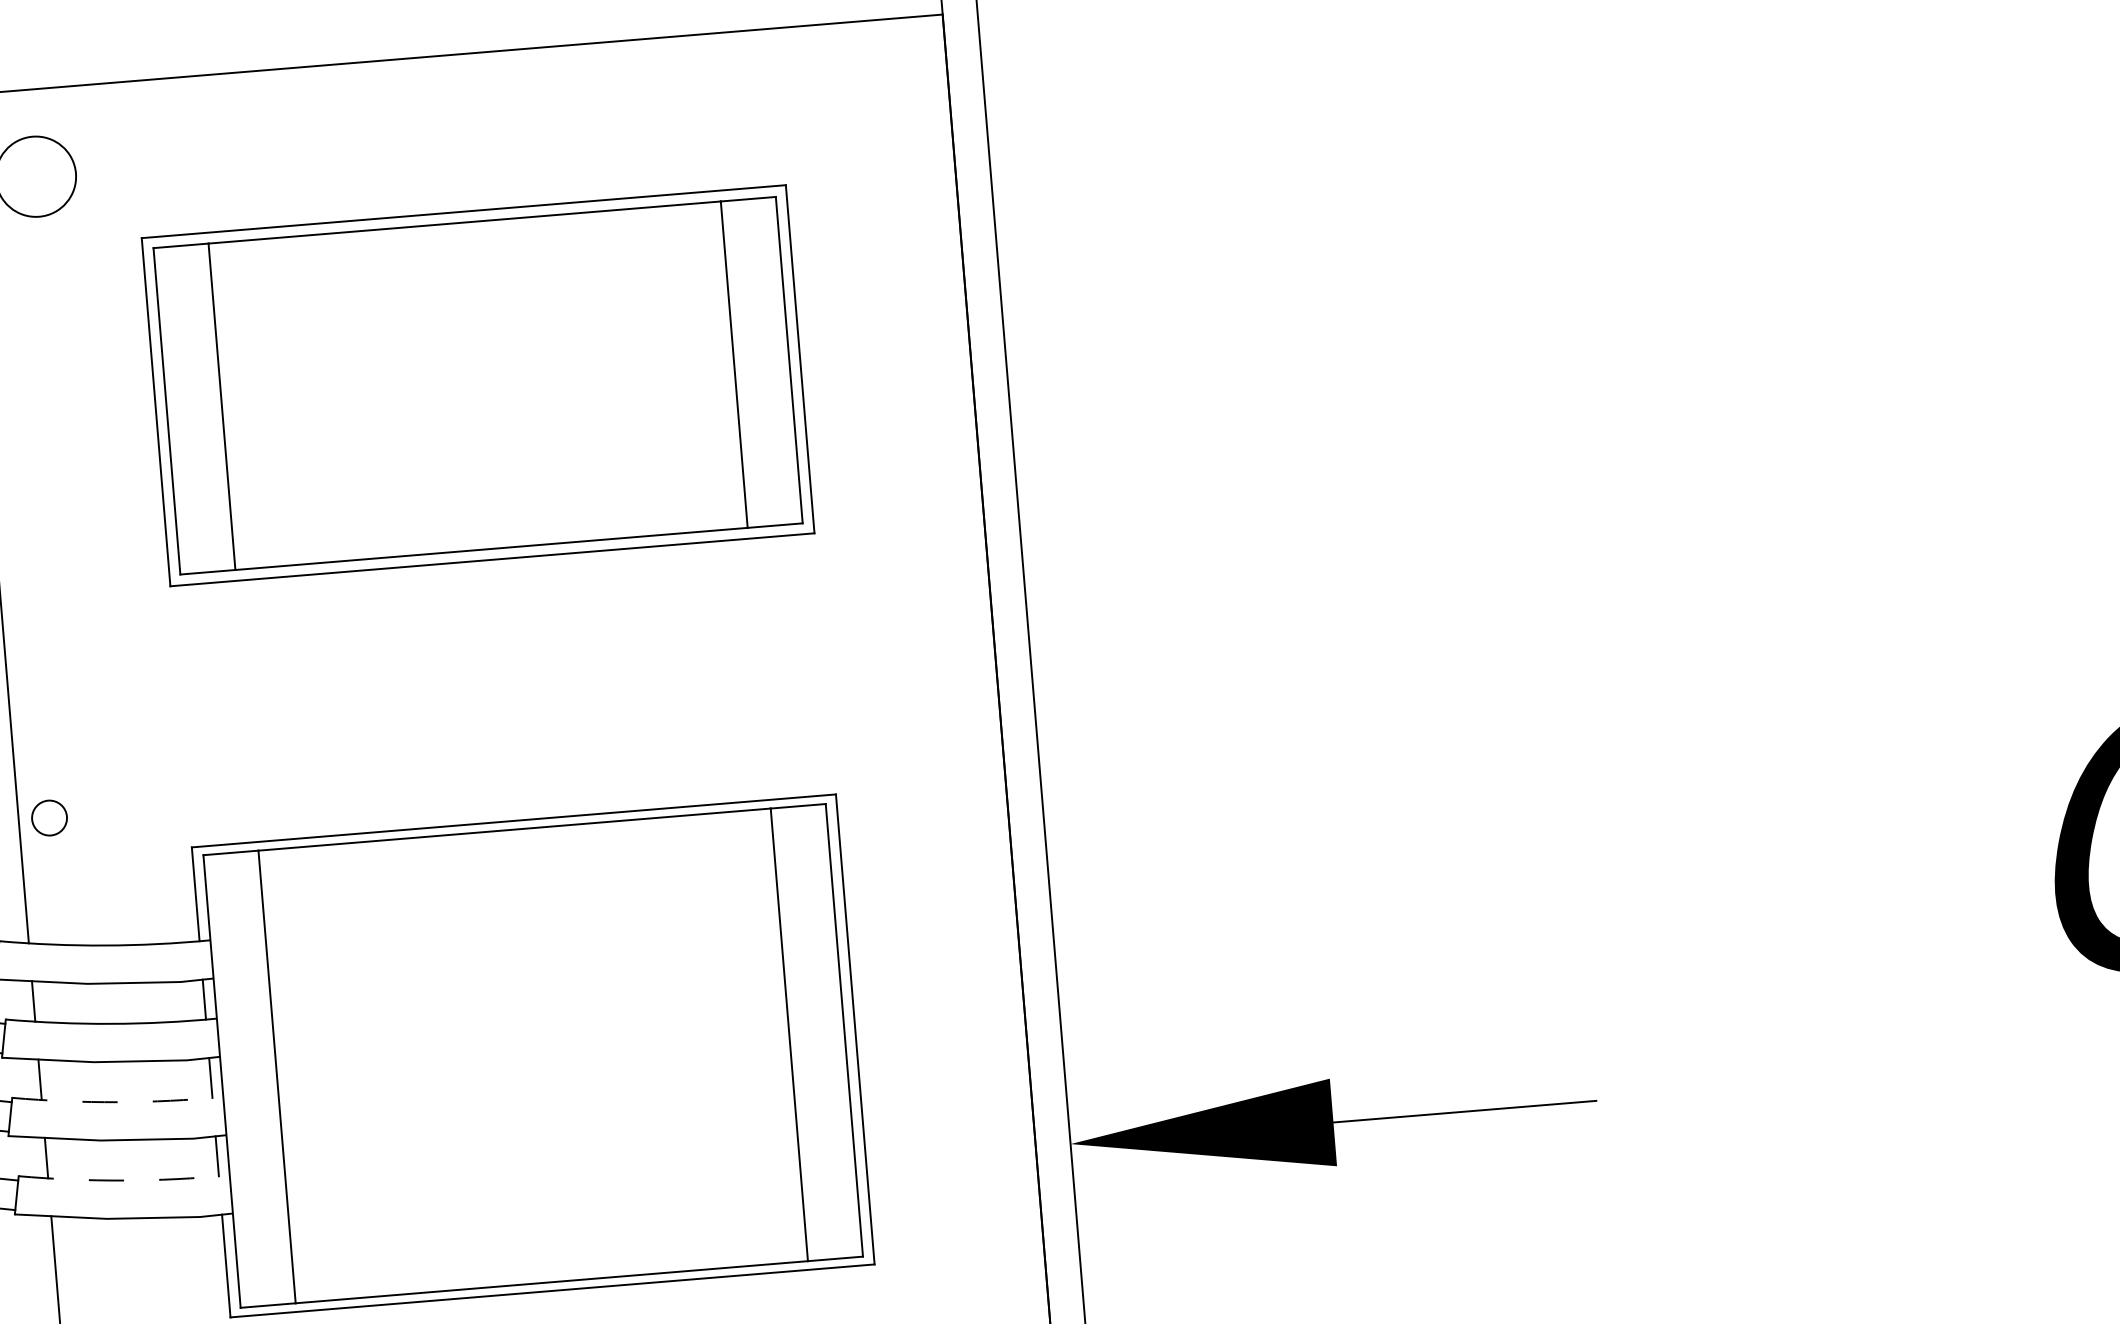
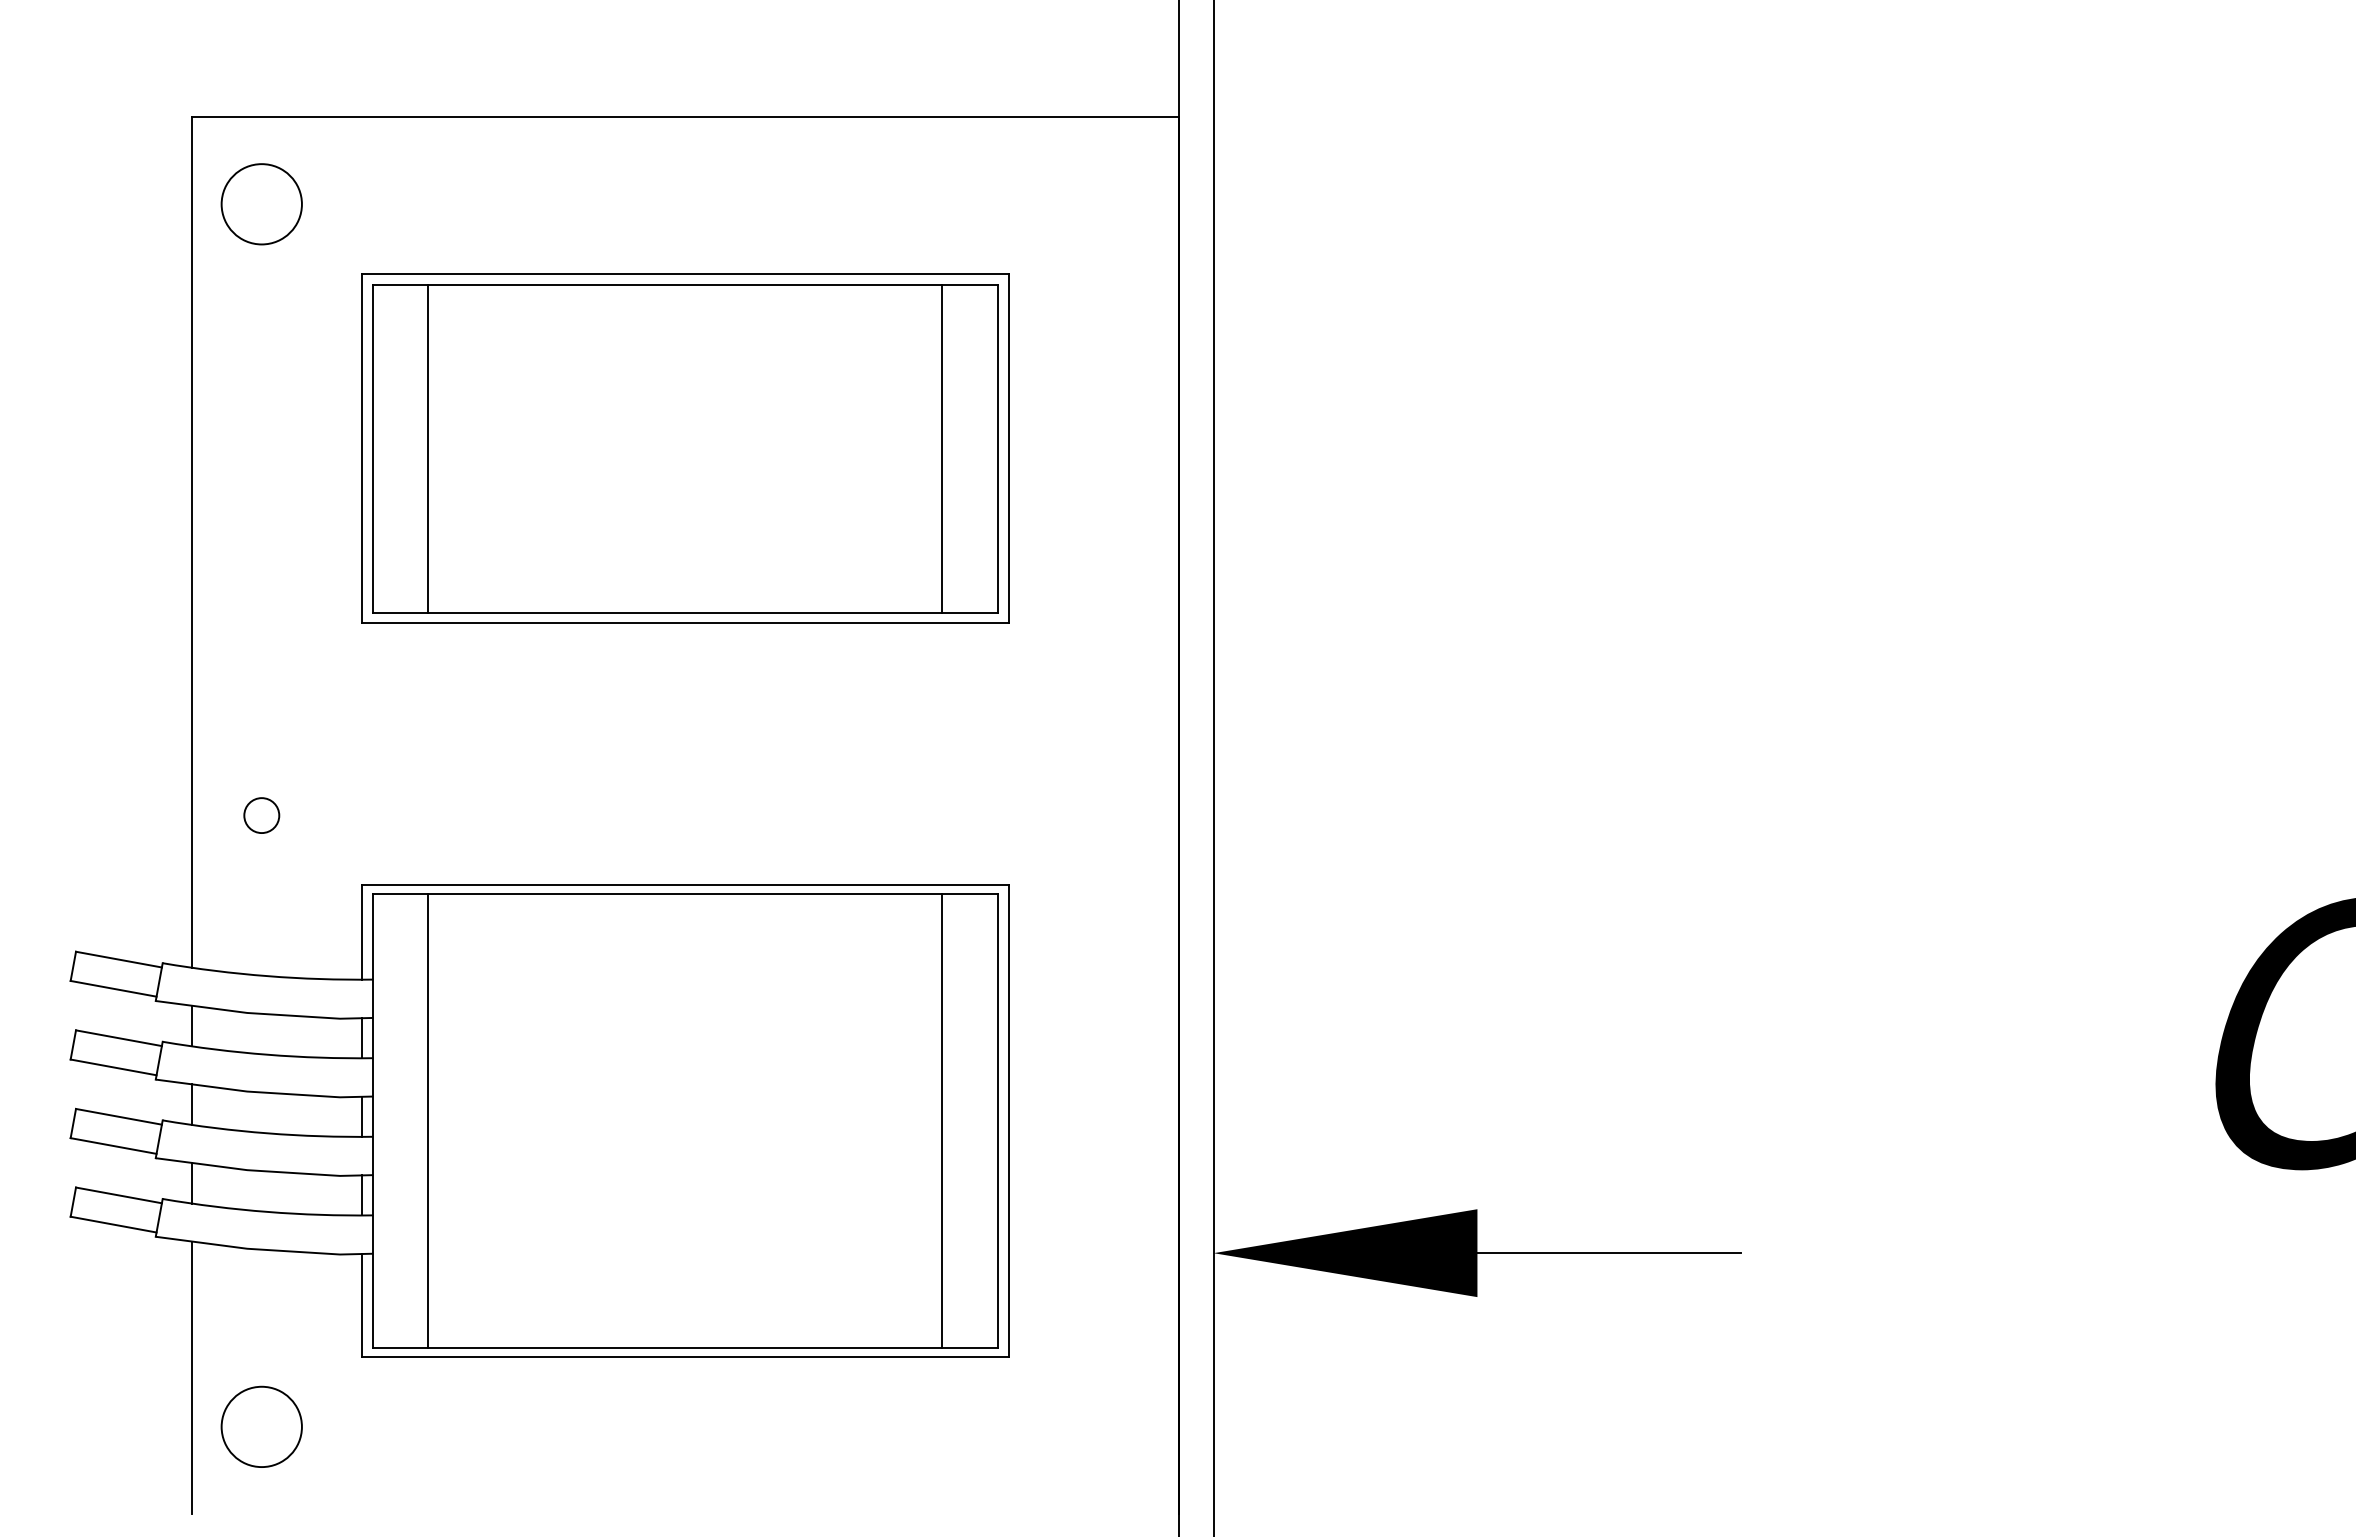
circle: (49, 818) -> (261, 815), moved
arc: (117, 1102) -> (267, 1133), dashed -> solid
arc: (124, 1180) -> (267, 1211), dashed -> solid

